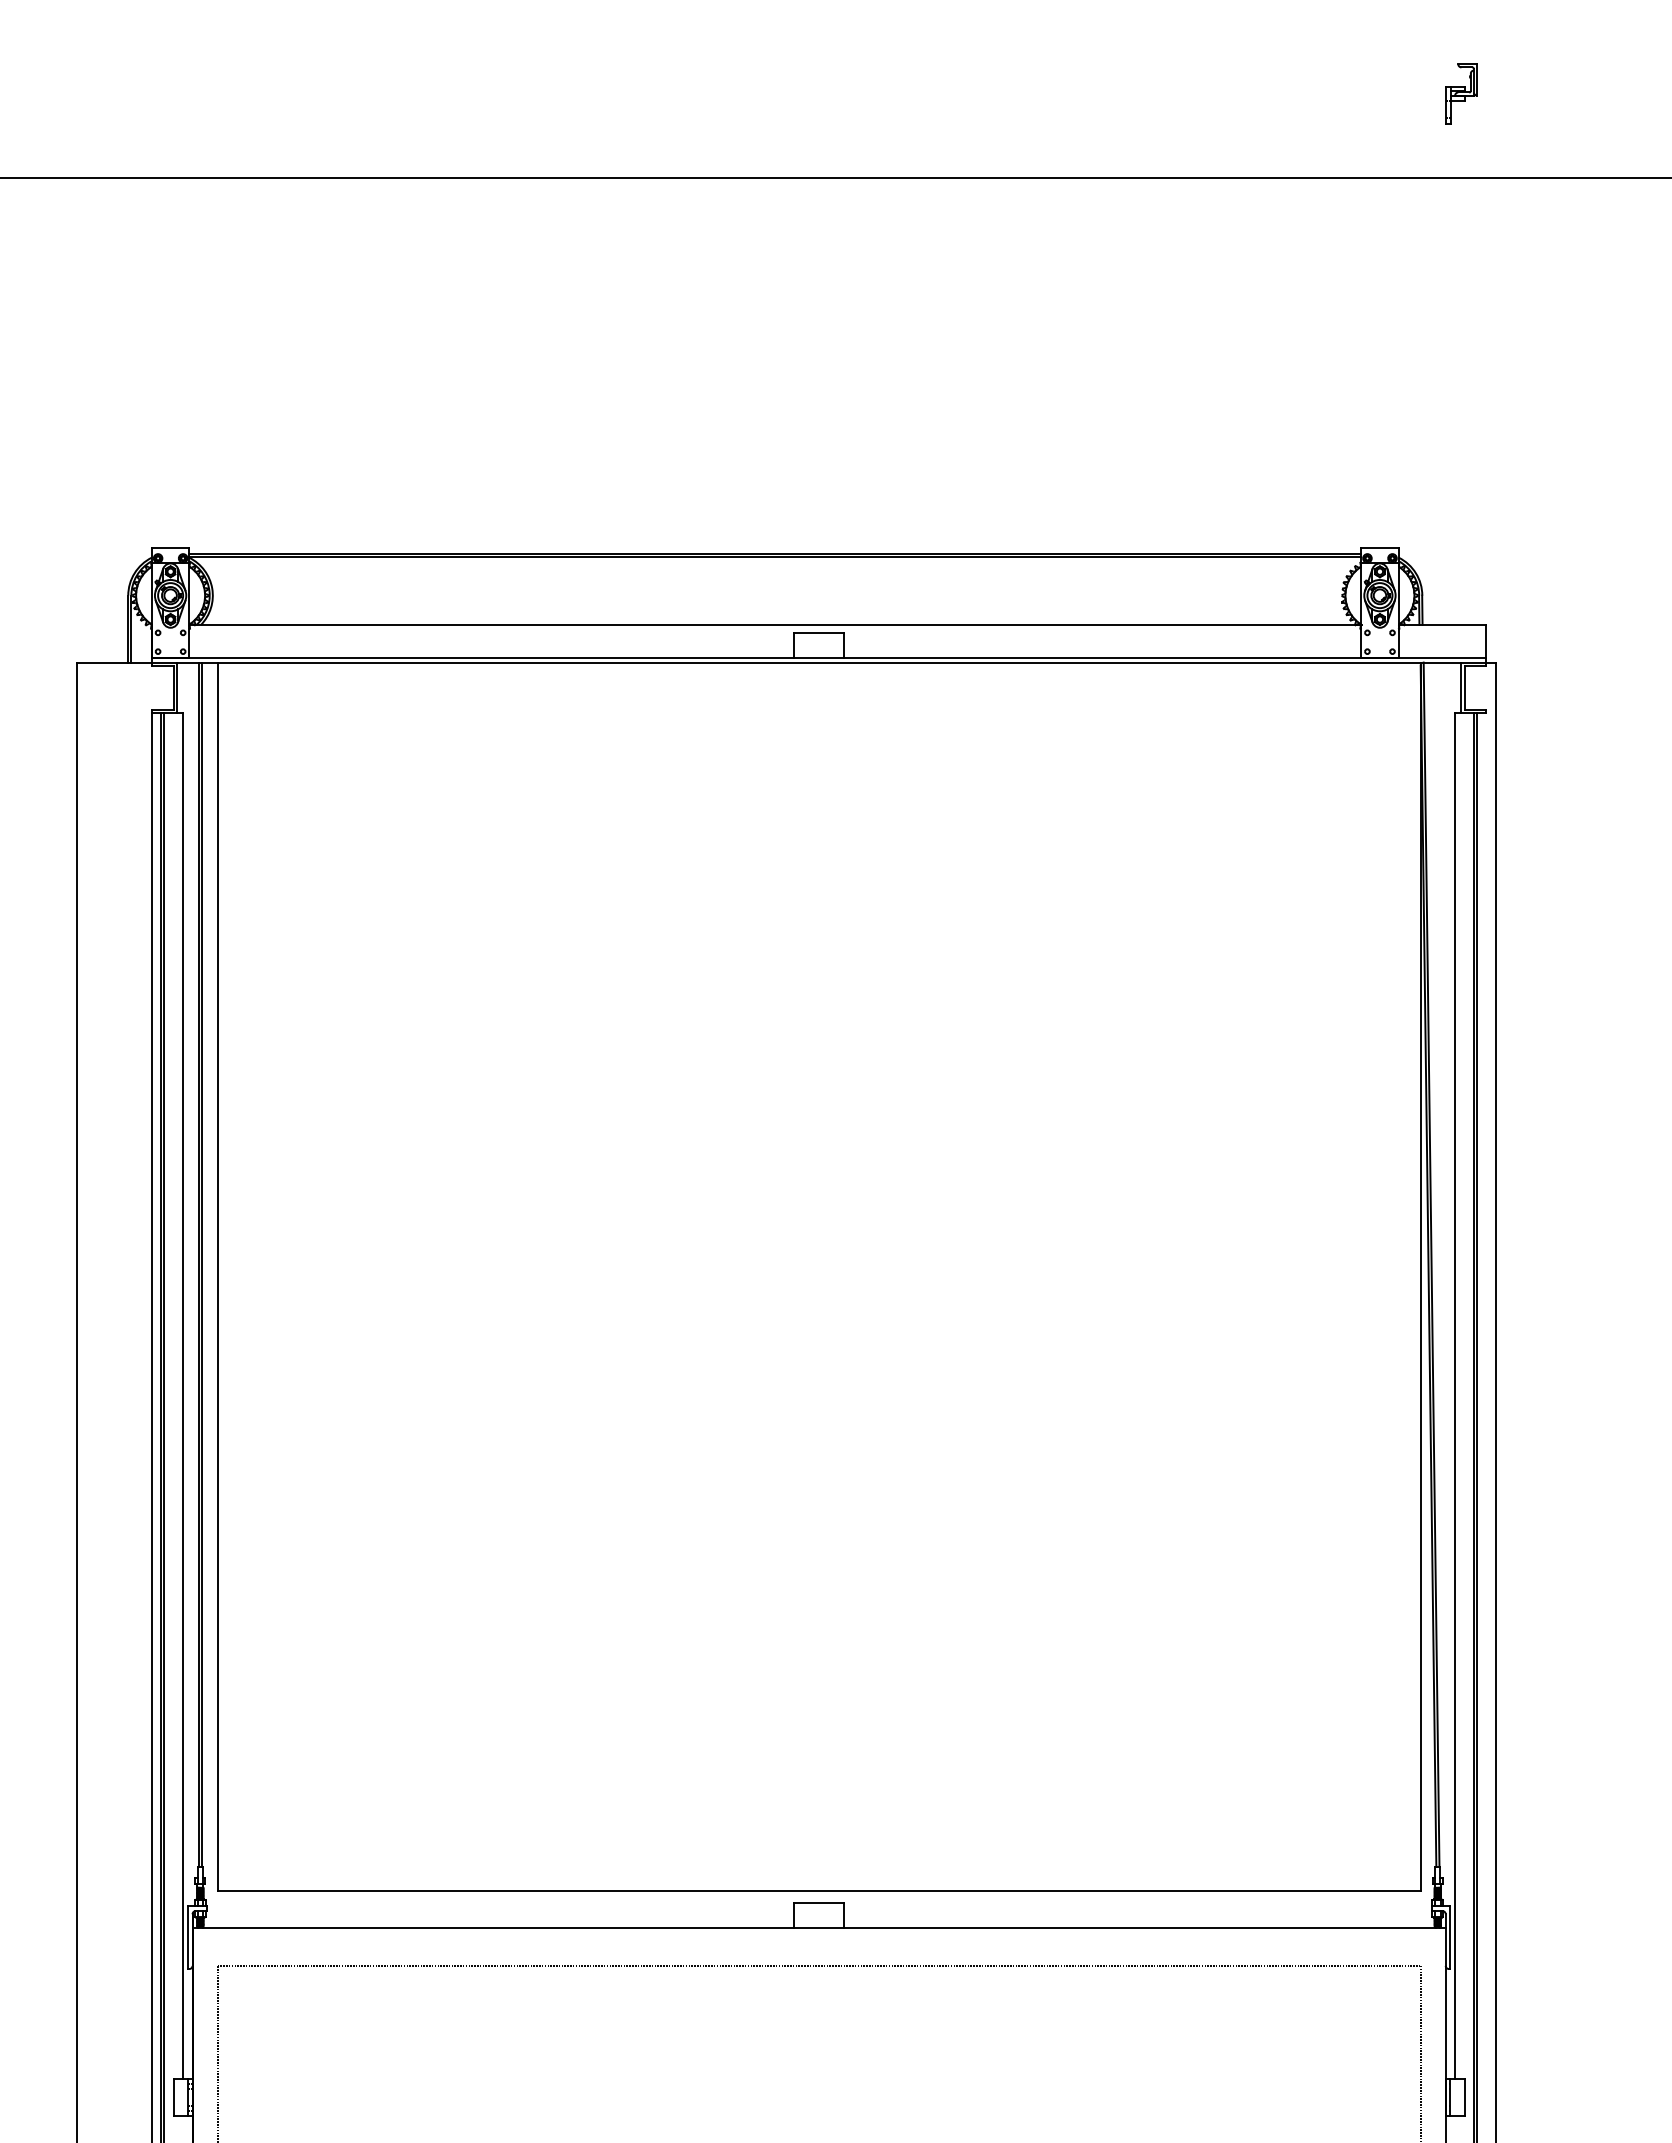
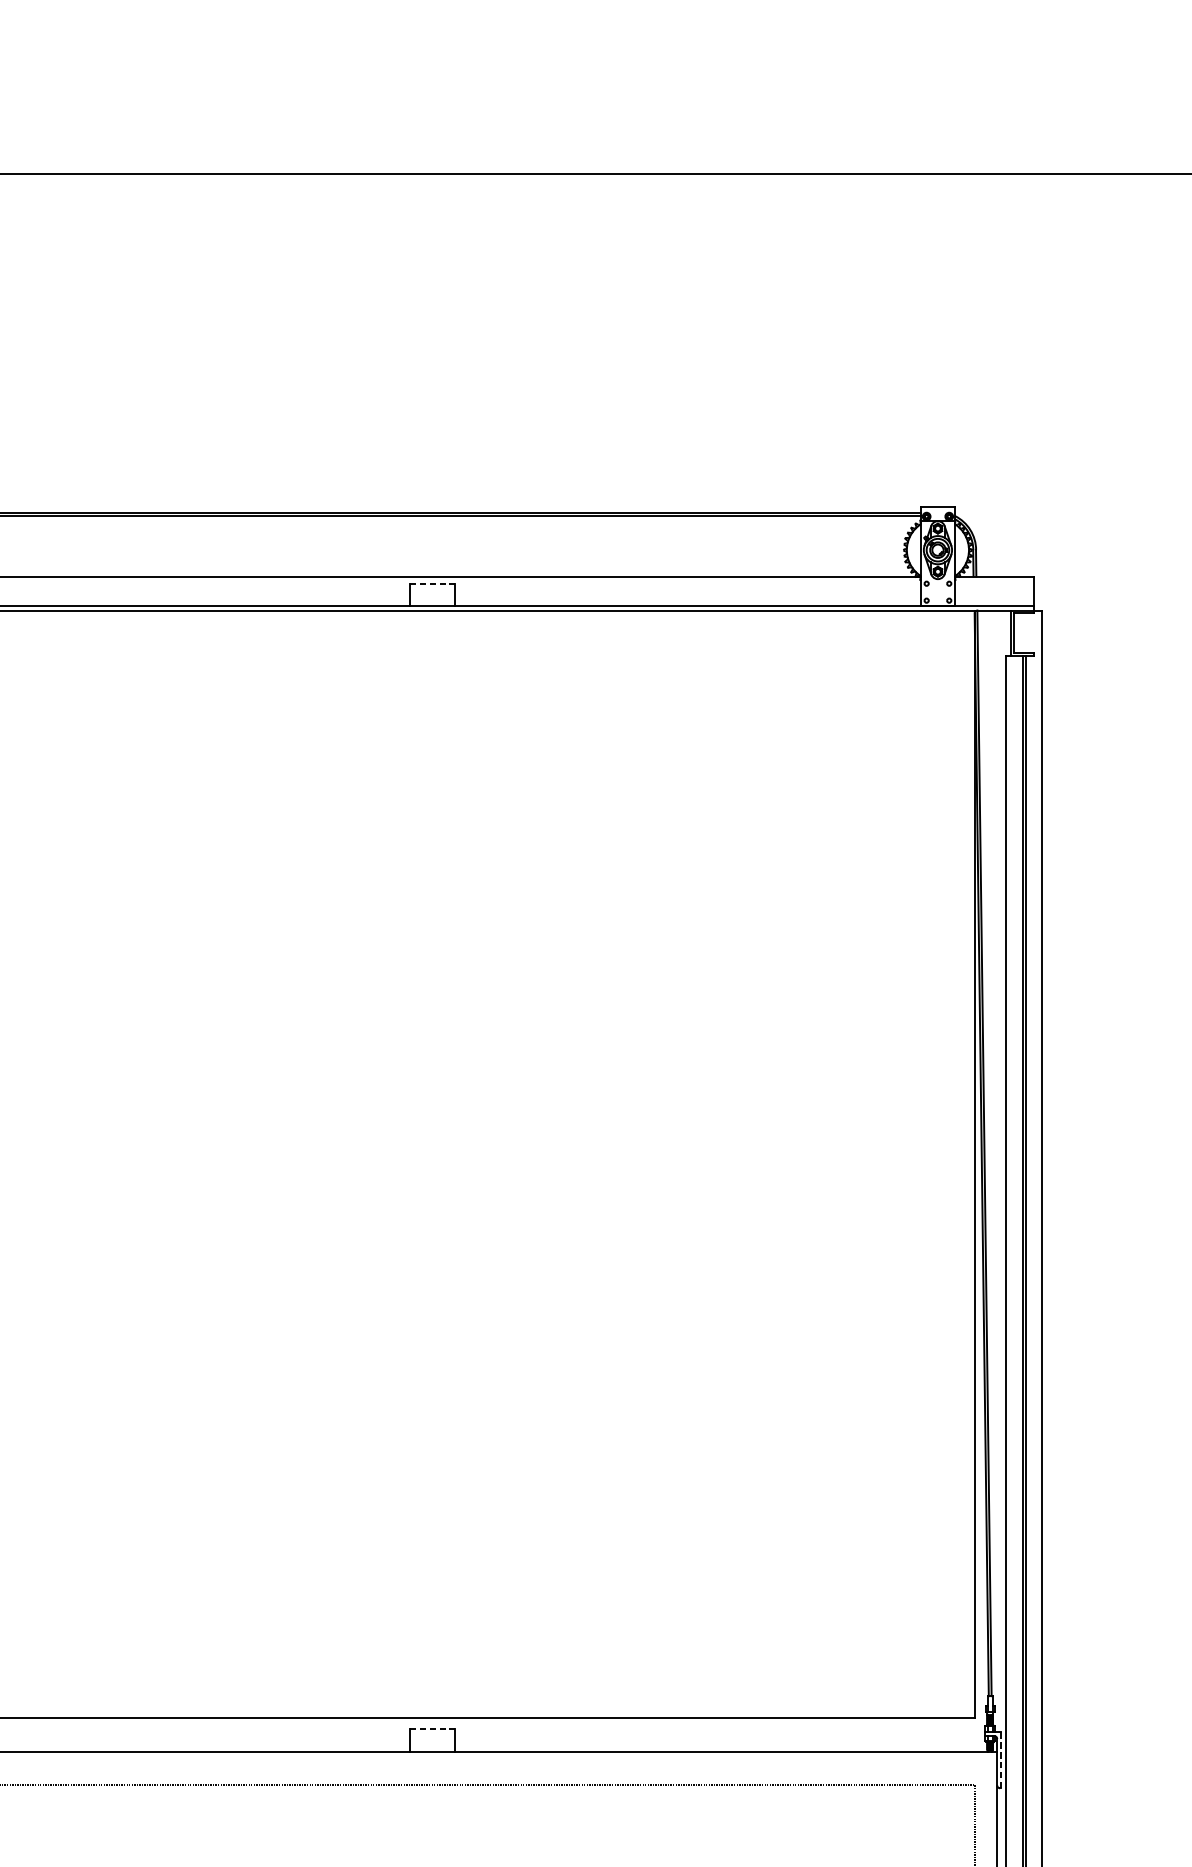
part: (1461, 93) -> (1011, 97), removed
line: (819, 632) -> (432, 583), solid -> dashed
line: (819, 1903) -> (432, 1729), solid -> dashed
line: (1450, 1937) -> (1001, 1759), solid -> dashed

